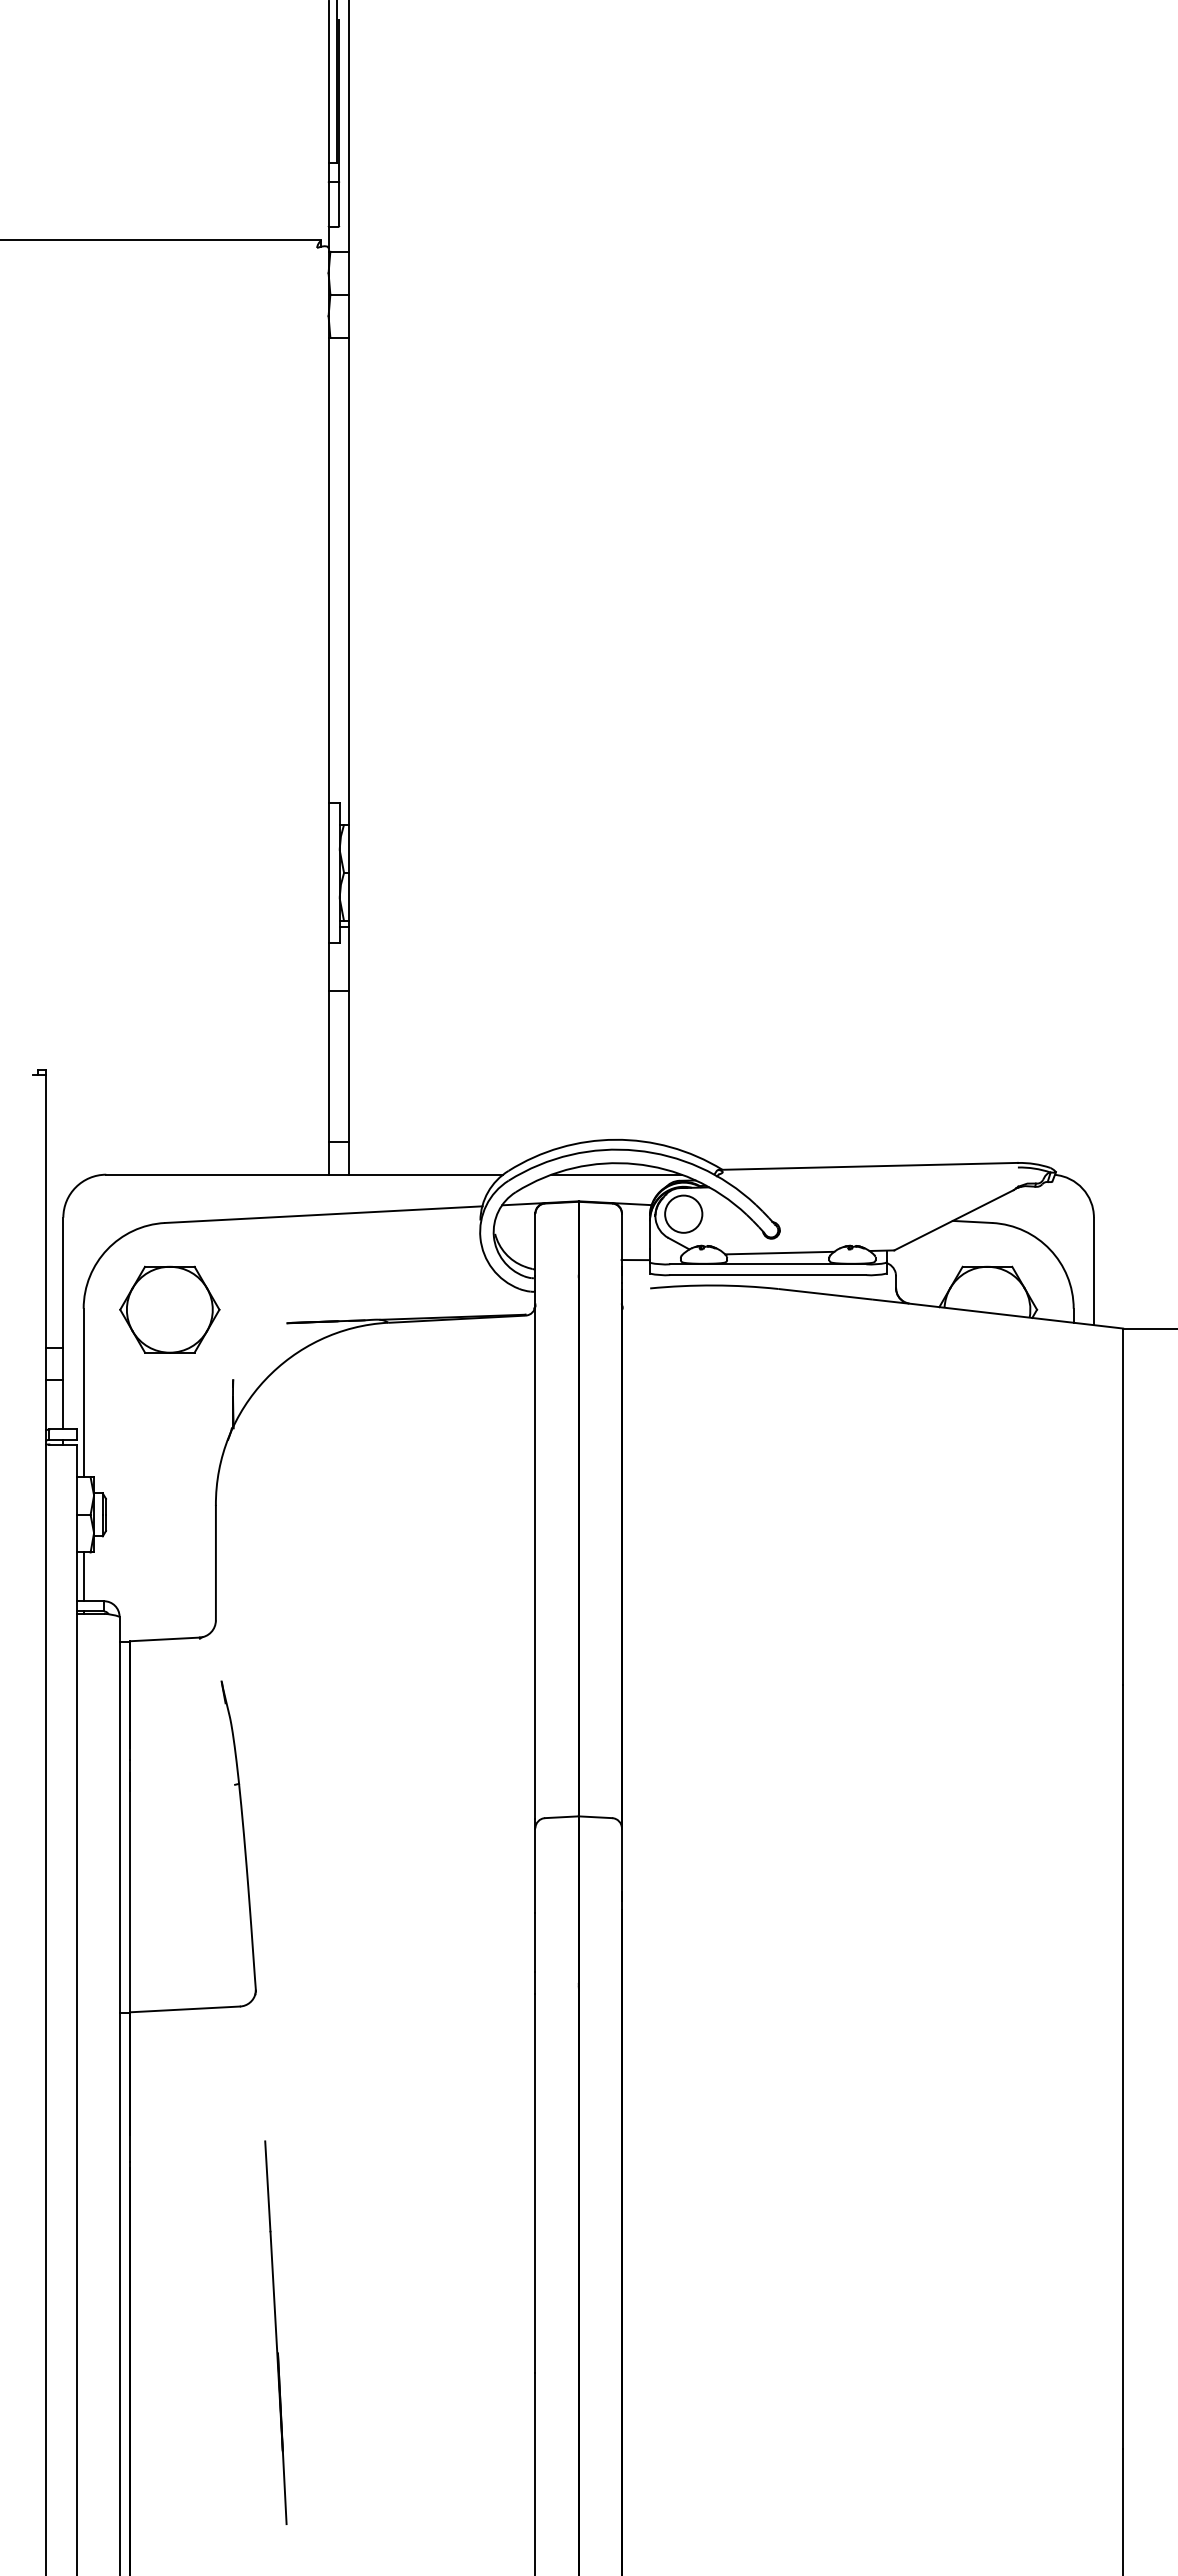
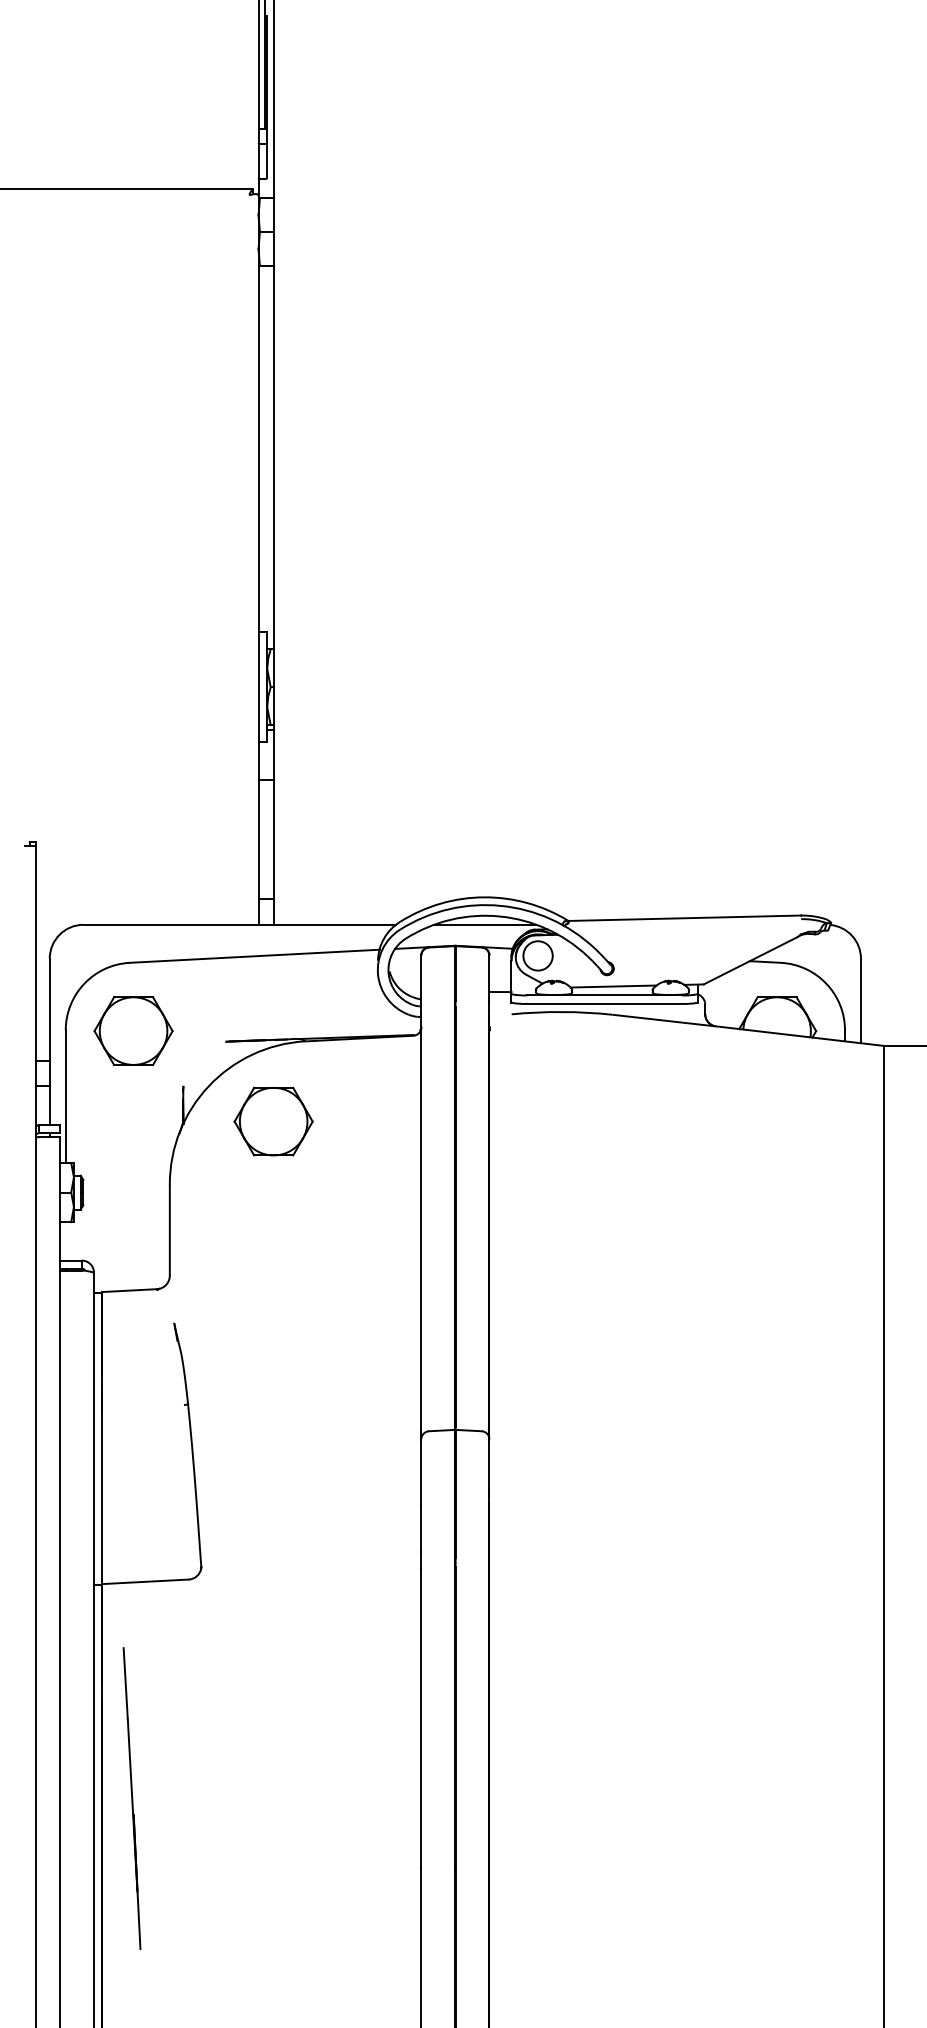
part: (347, 1424) -> (273, 1121), added
line: (83, 1576) -> (65, 1241), removed
line: (275, 2332) -> (131, 1798), moved

